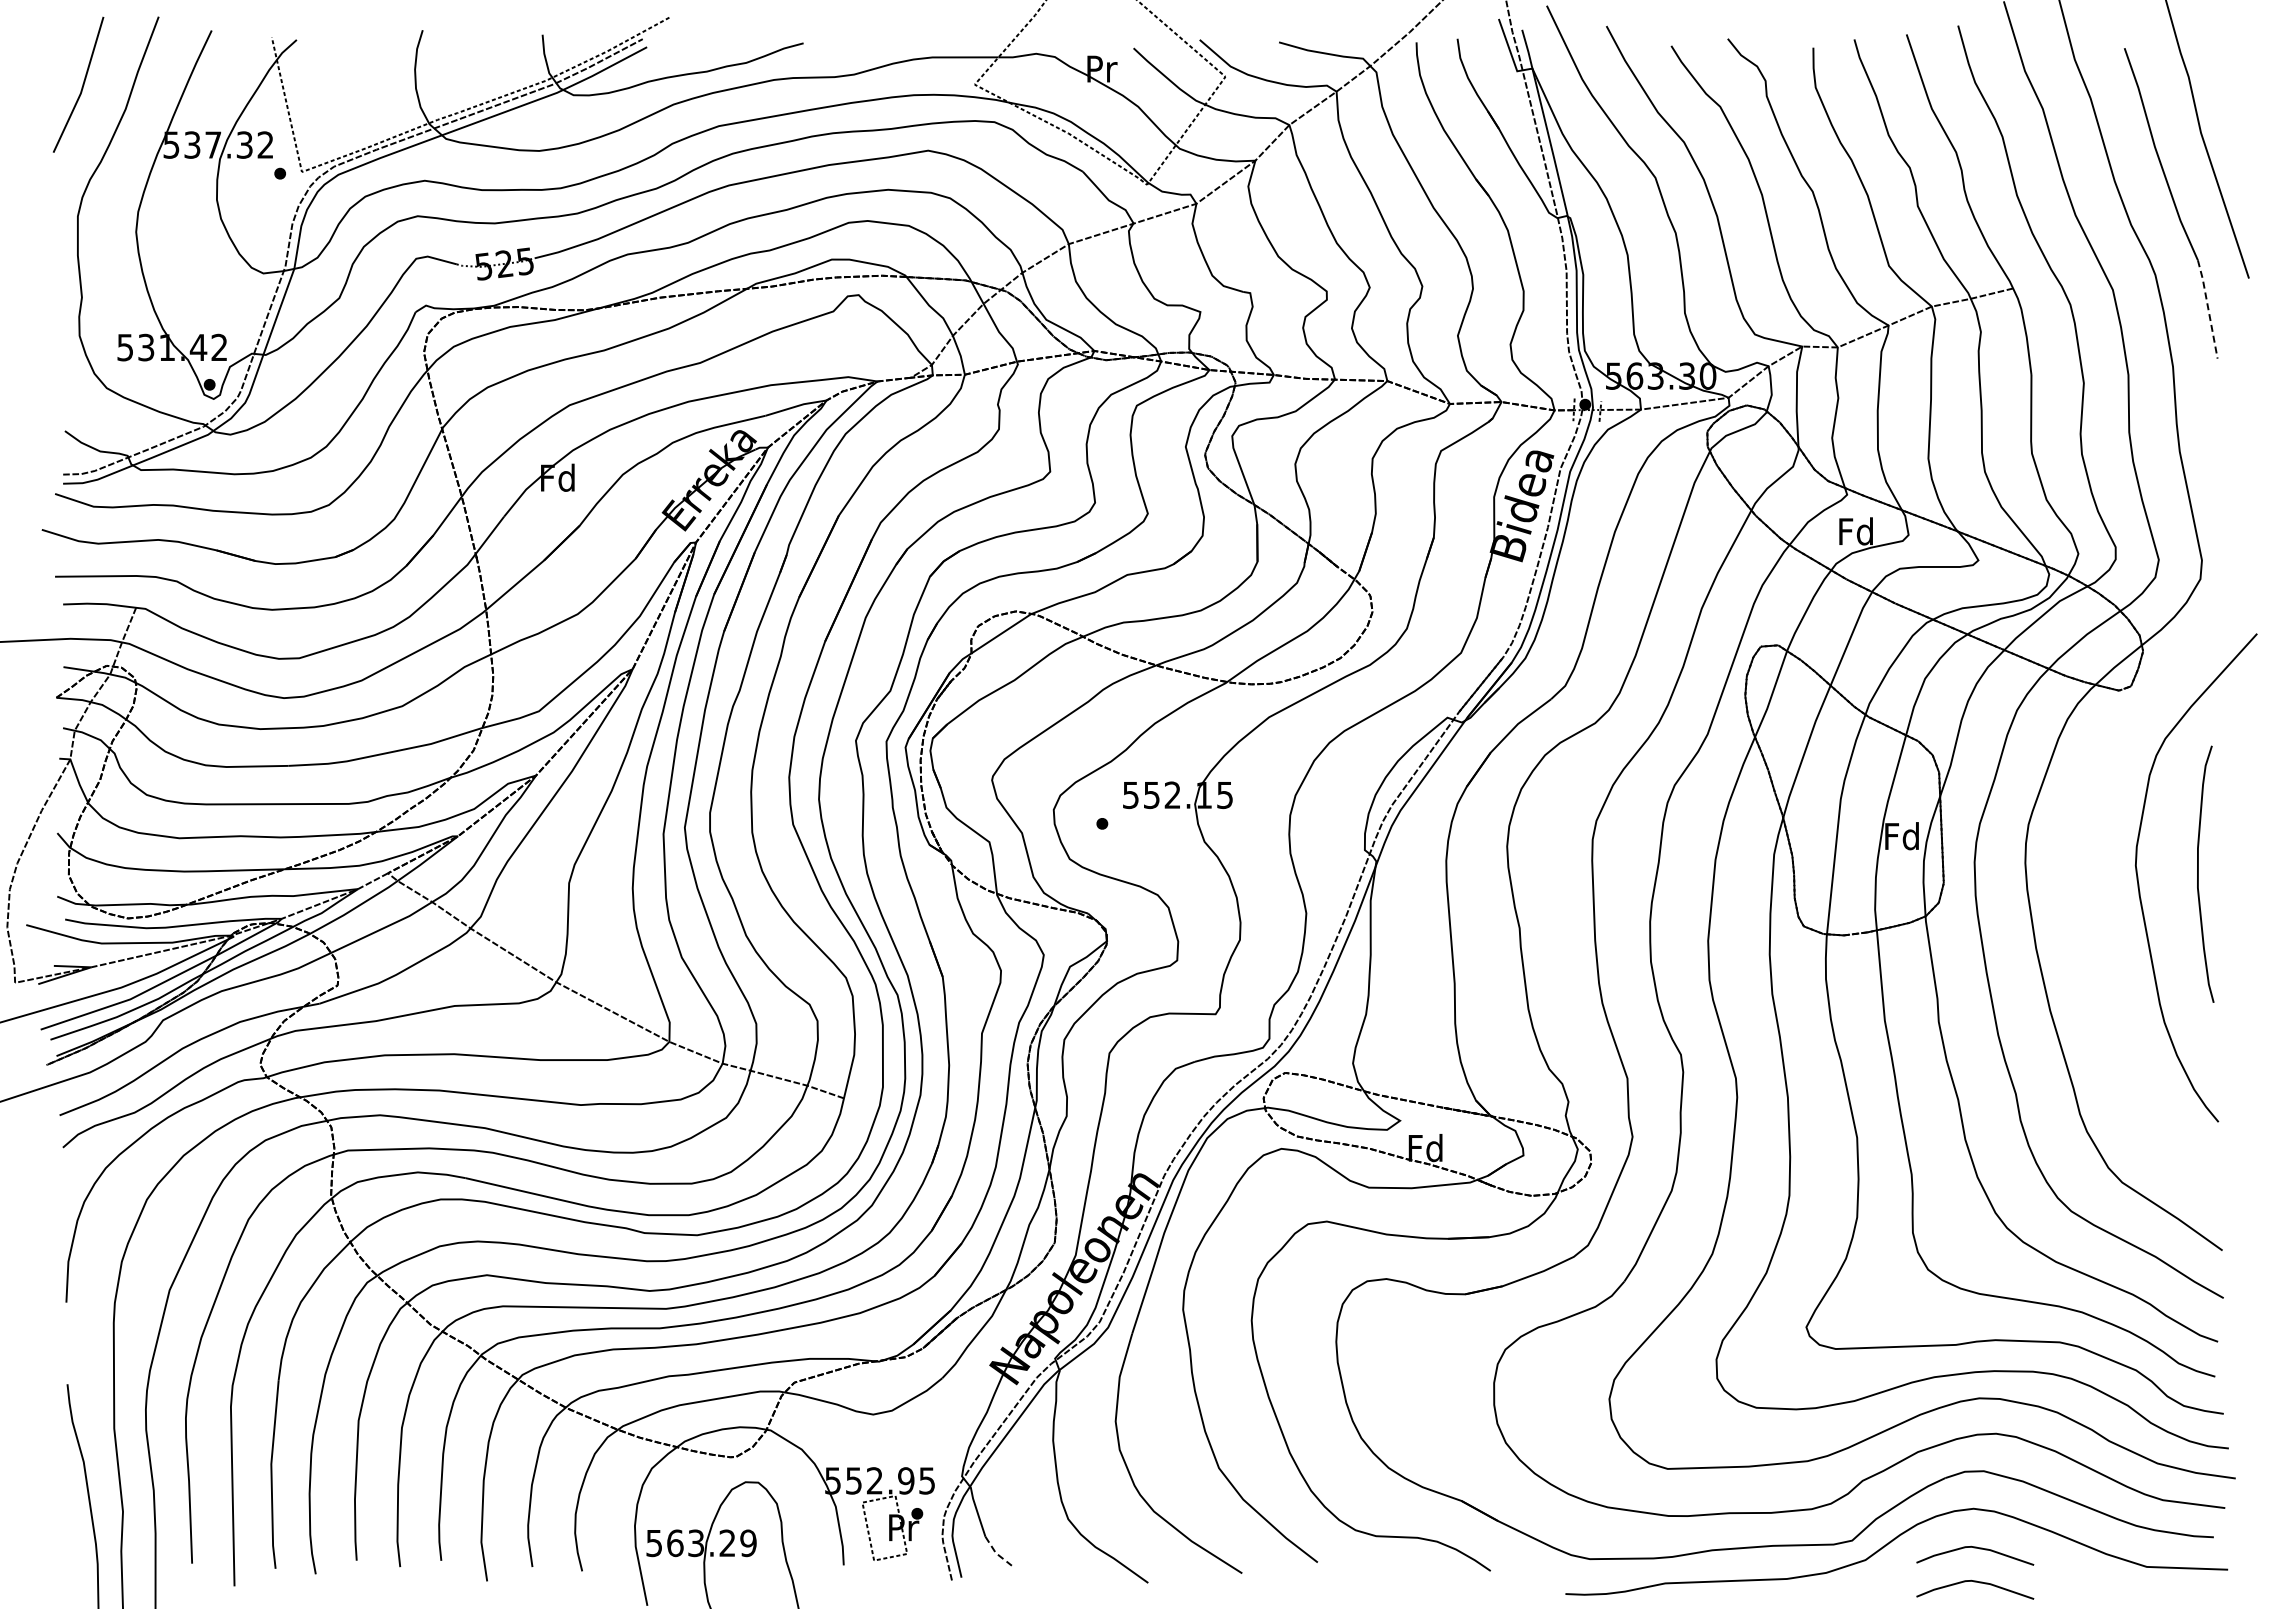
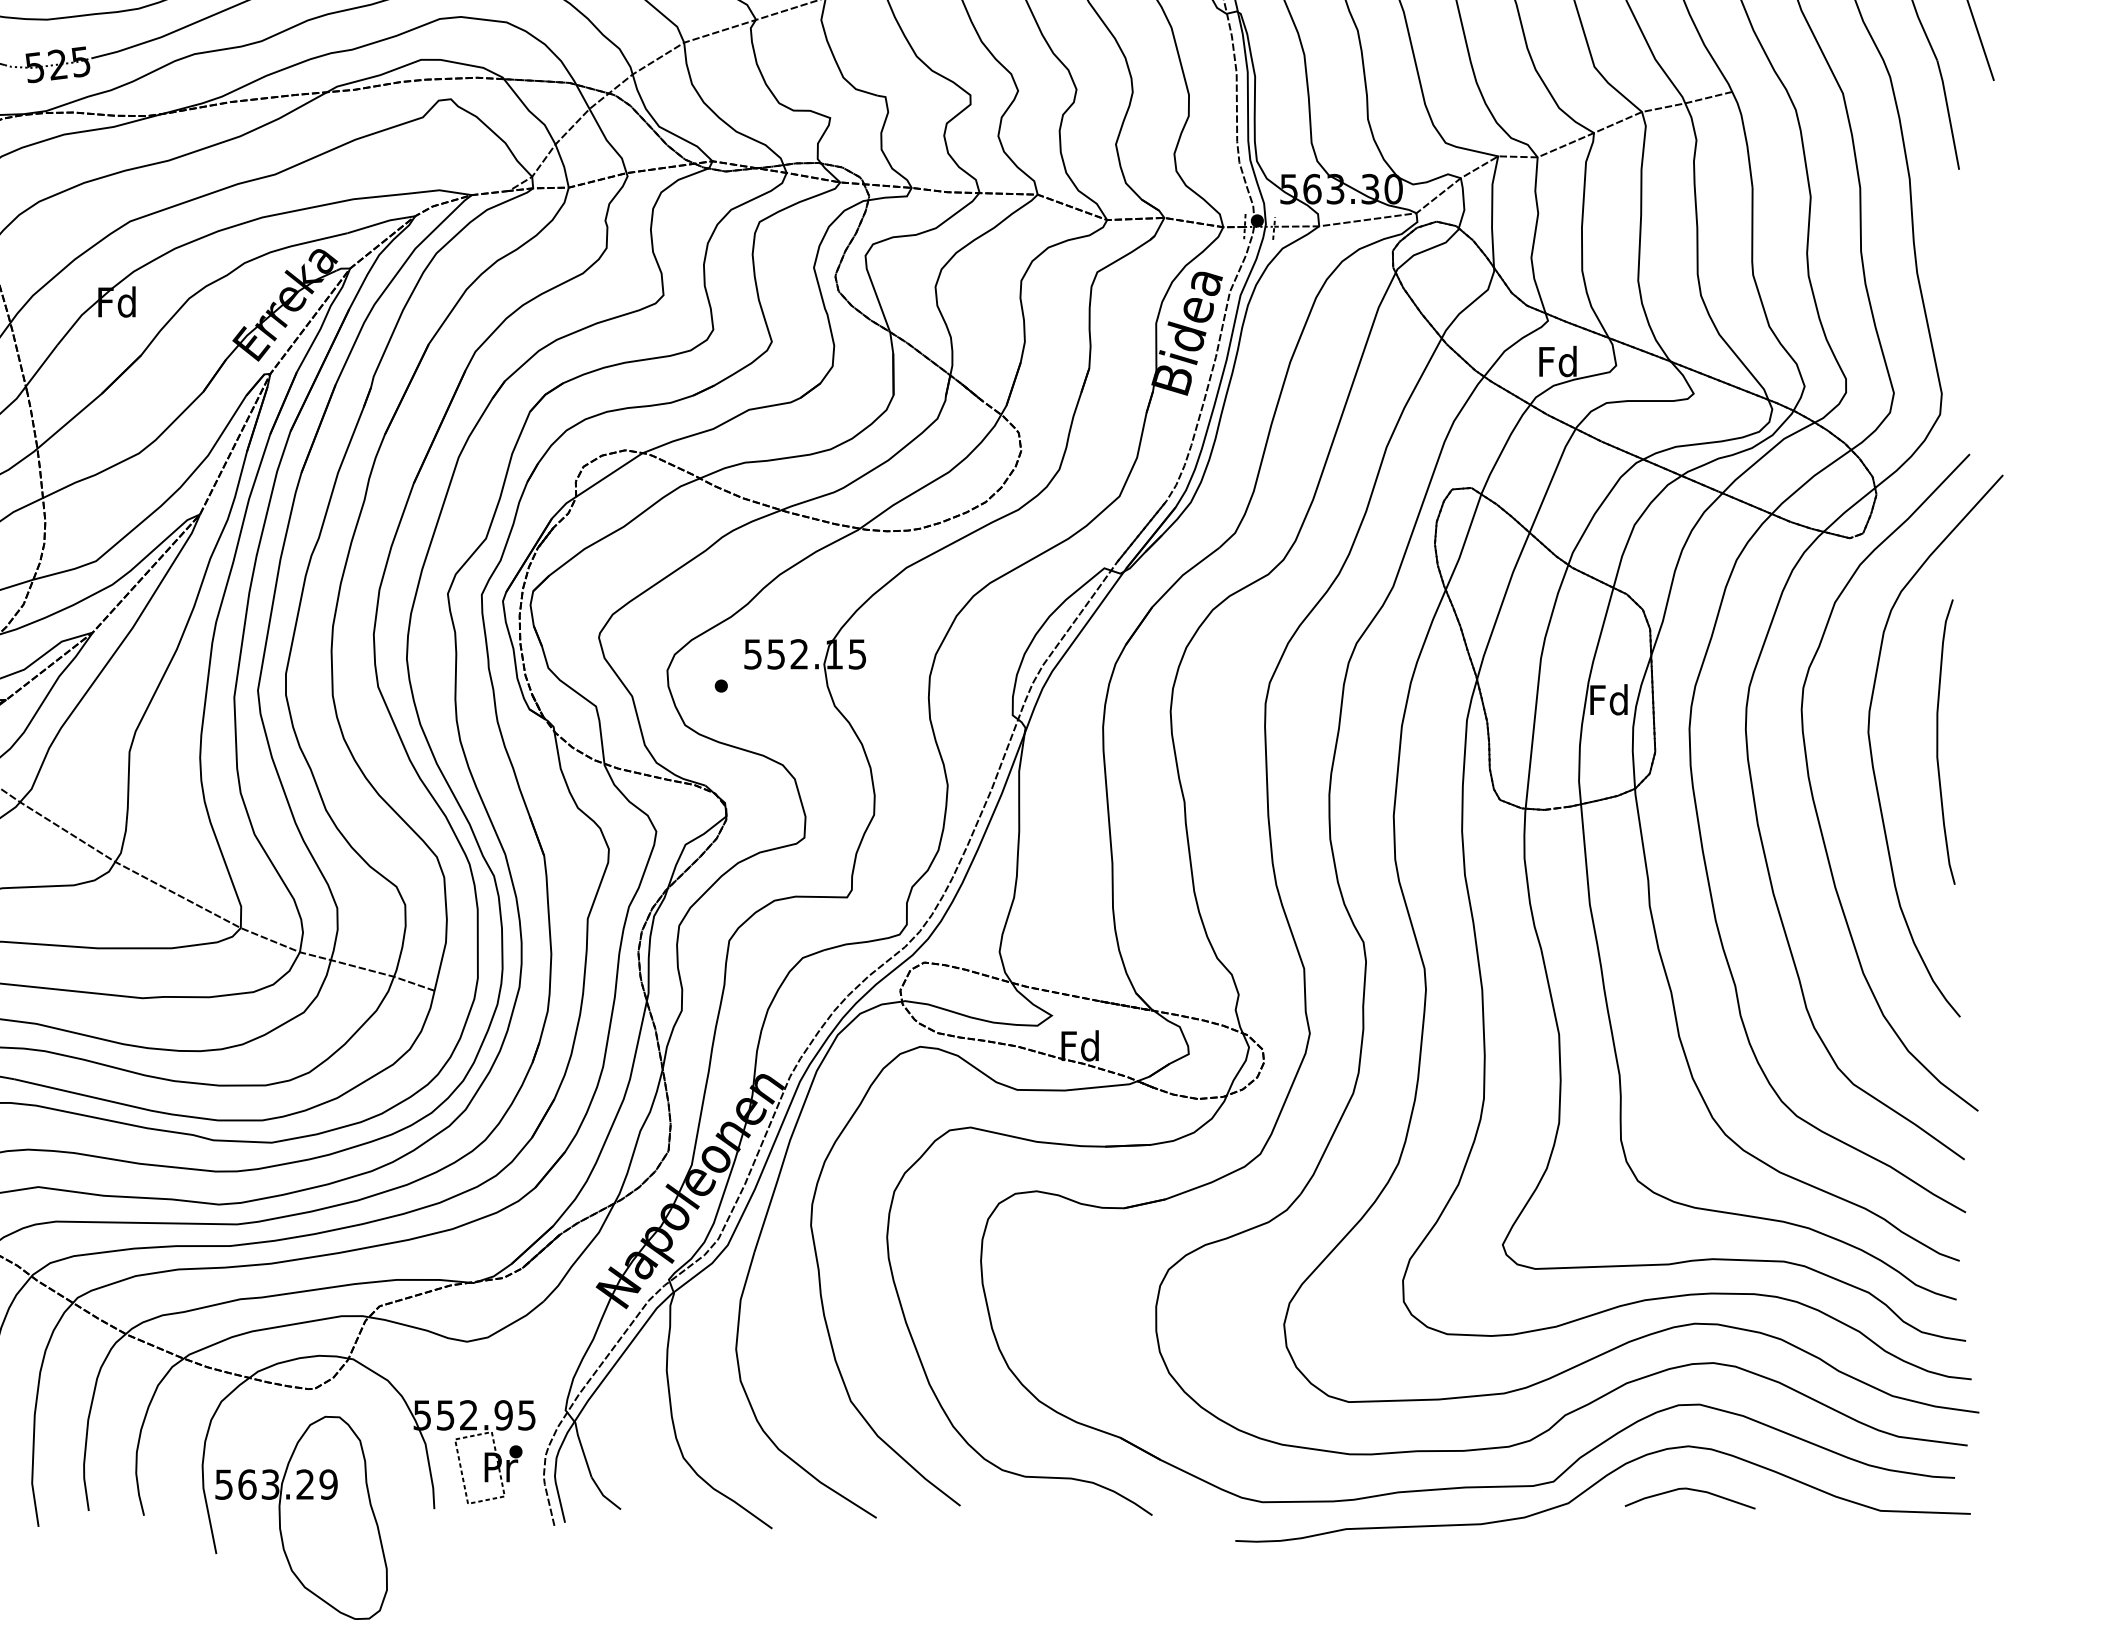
line: (2208, 308) -> (1949, 114), dashed -> solid
curve: (2087, 926) -> (1814, 800), added
line: (995, 1553) -> (602, 1495), dashed -> solid
curve: (1975, 1582) -> (1690, 1528), removed

